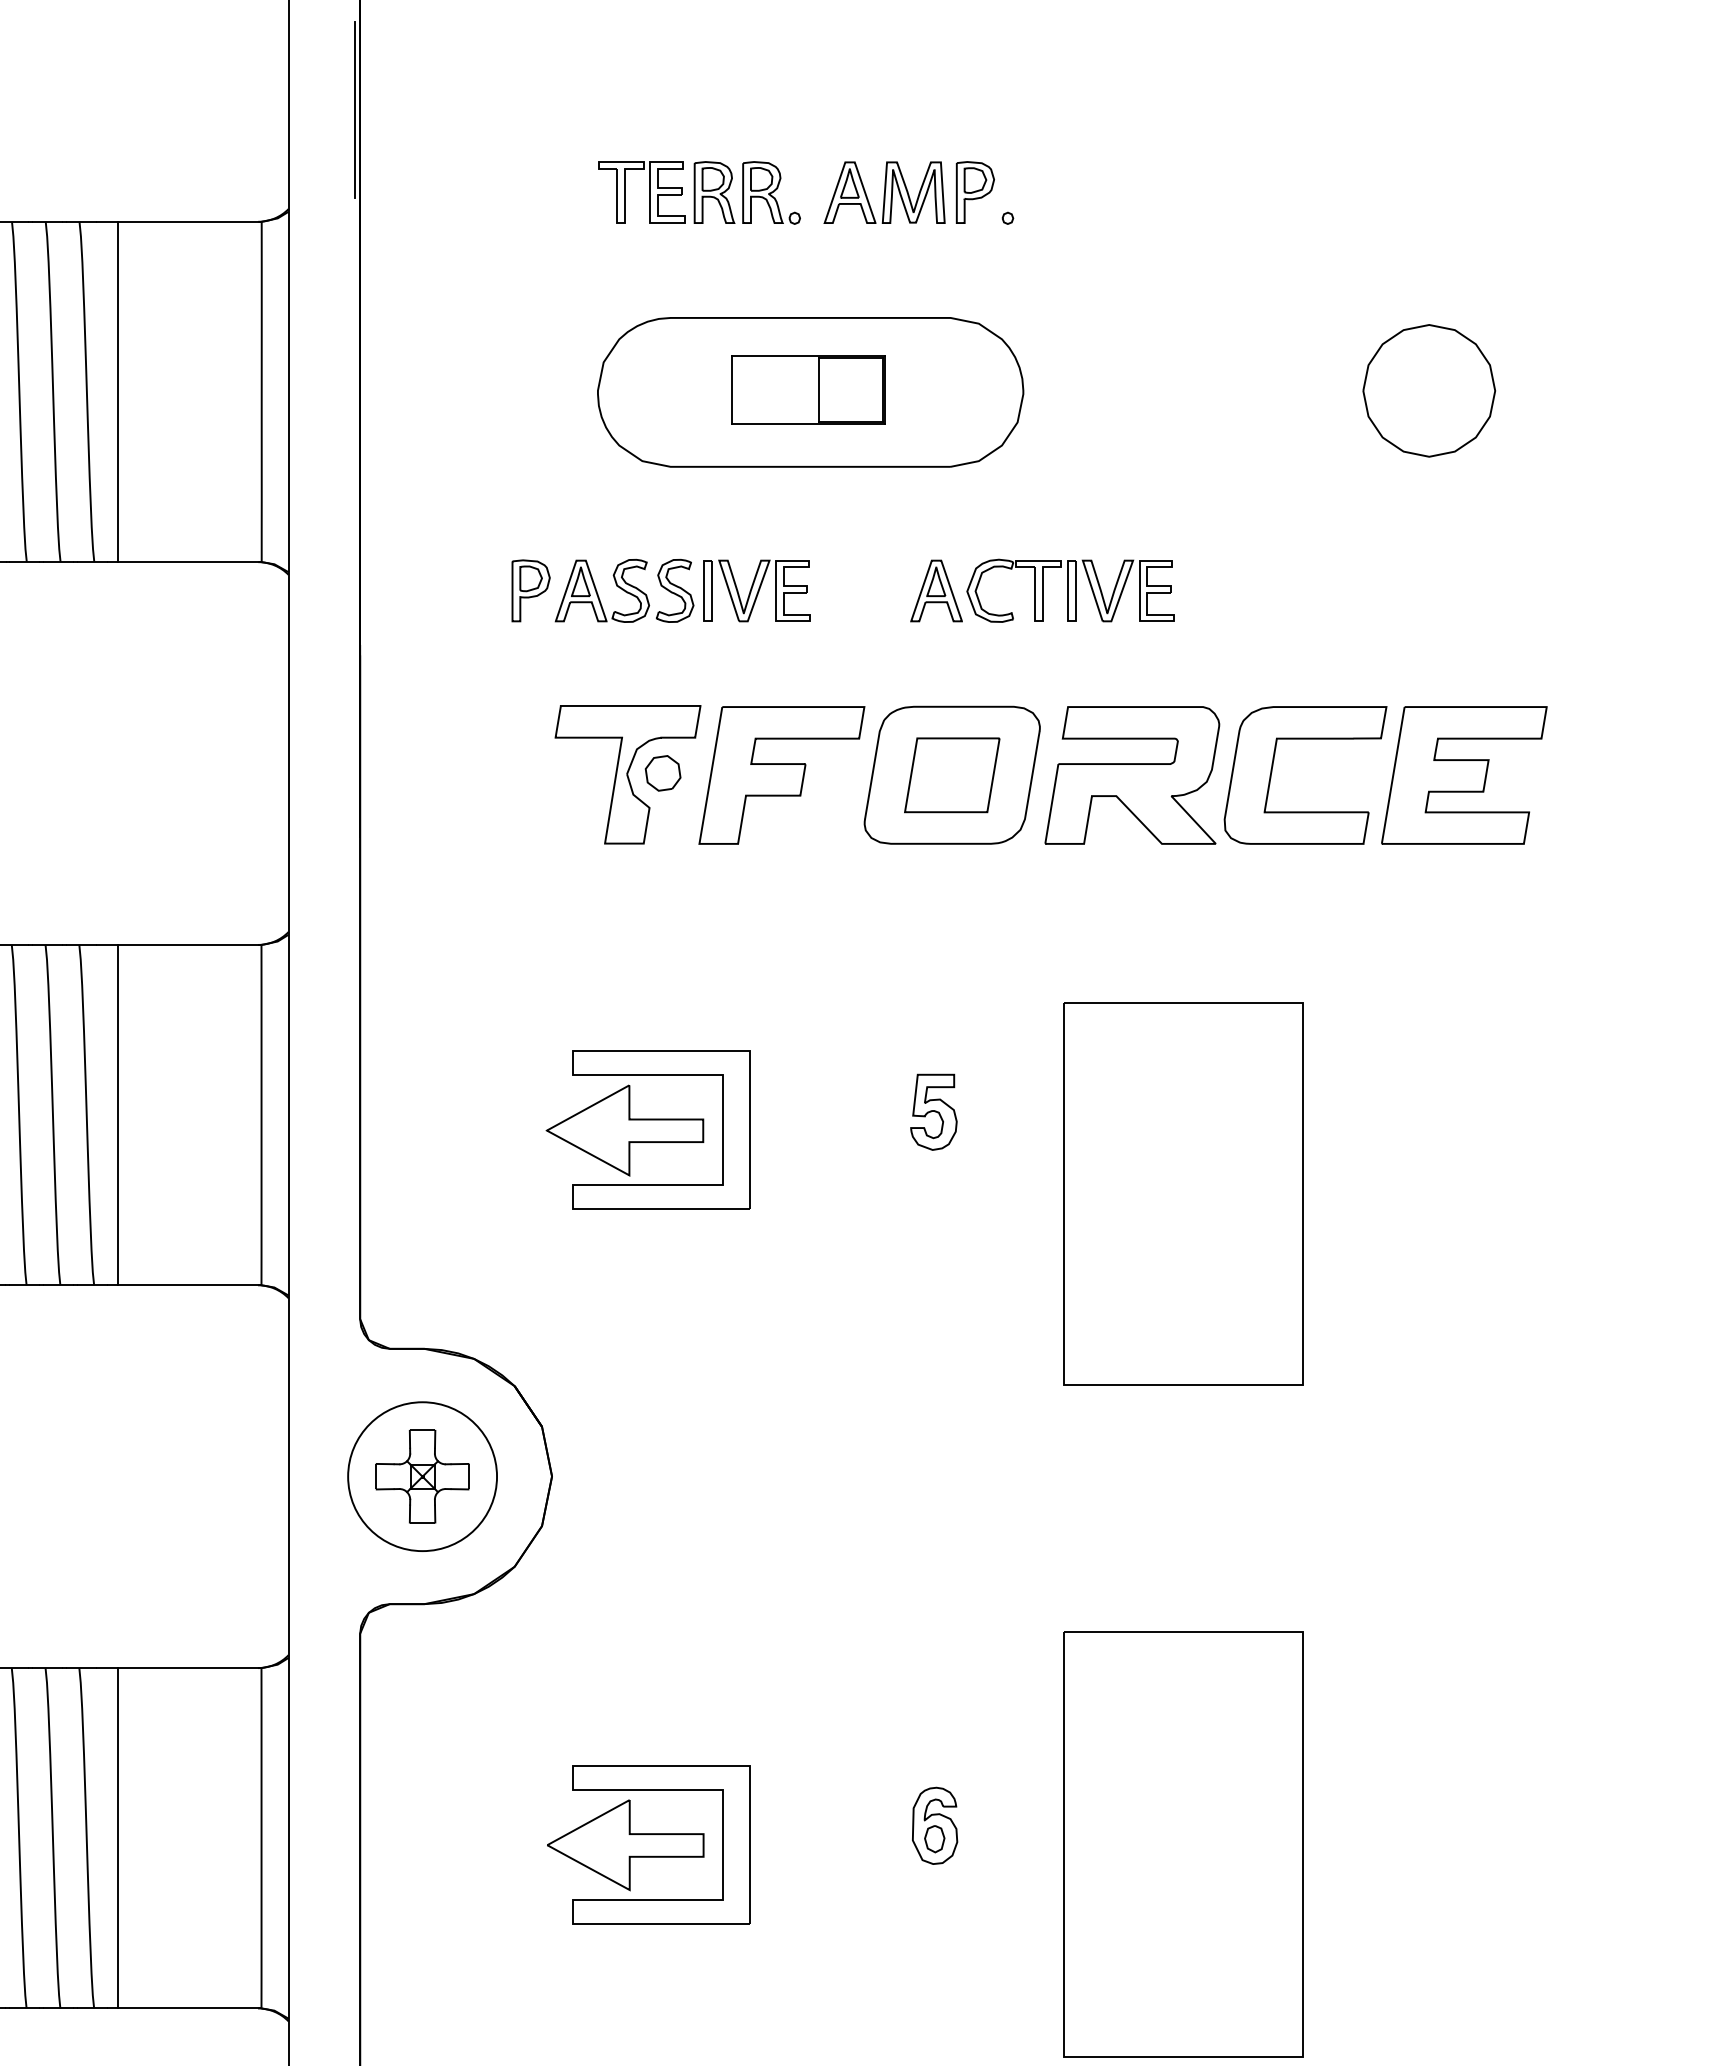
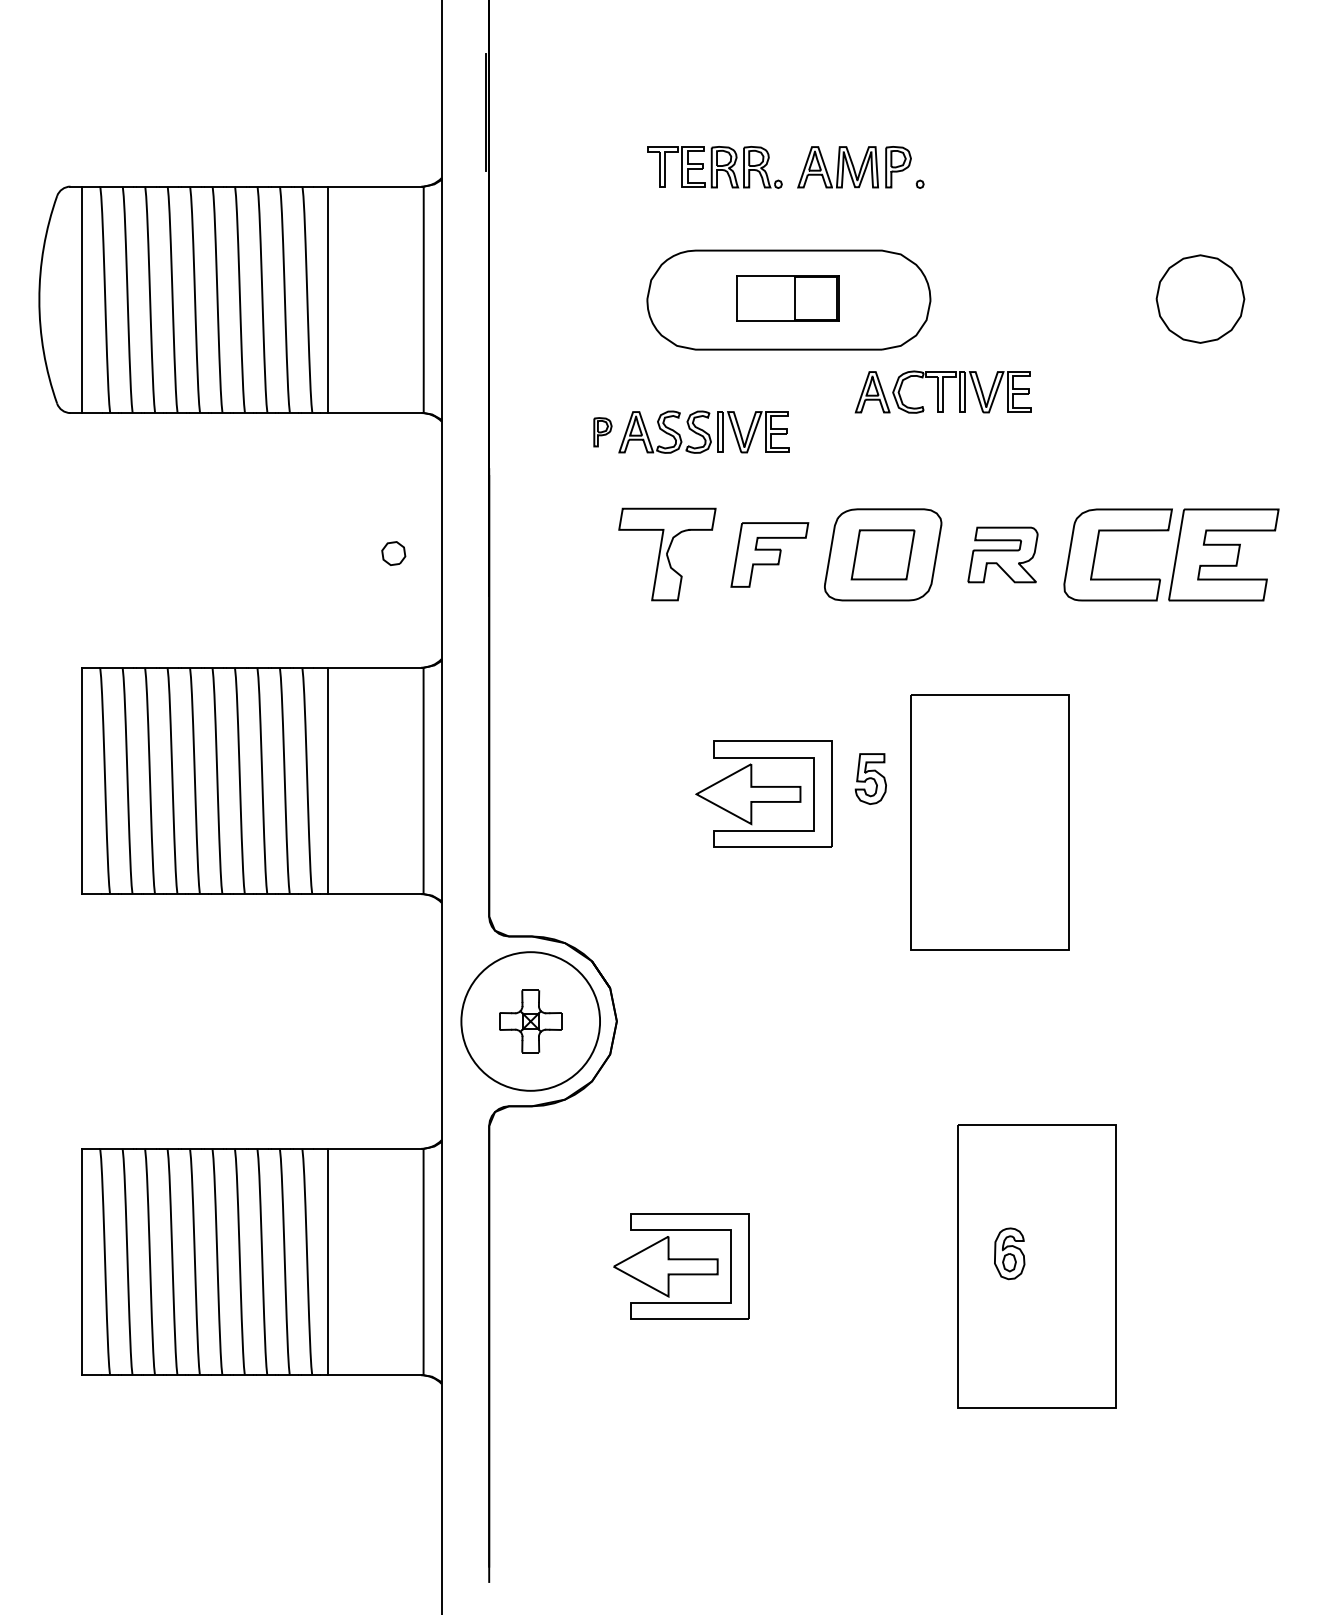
part: (1041, 589) -> (942, 391), moved
part: (530, 591) -> (602, 432), size x0.7
part: (662, 773) -> (393, 553), moved
part: (781, 774) -> (769, 554), size x0.7
part: (1131, 774) -> (1002, 554), size x0.6
part: (647, 1129) -> (763, 793), moved
part: (1182, 1194) -> (989, 822), moved
circle: (422, 1476) -> (530, 1021), size x1.4
part: (934, 1825) -> (1009, 1253), moved

